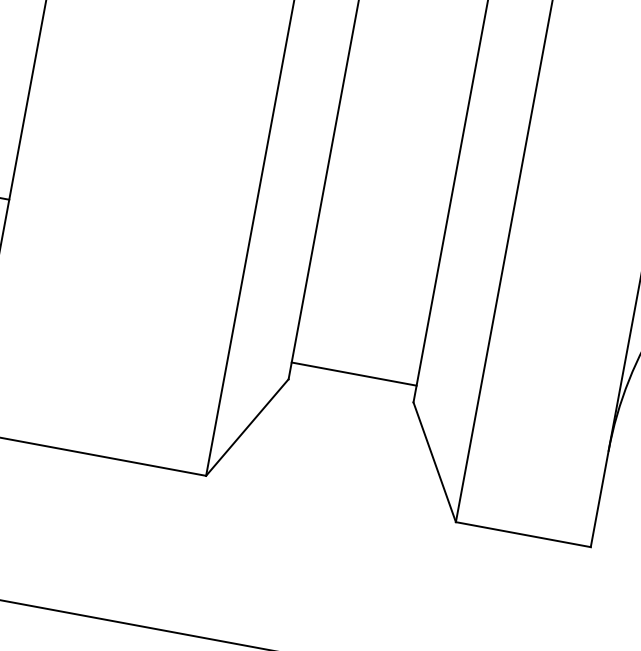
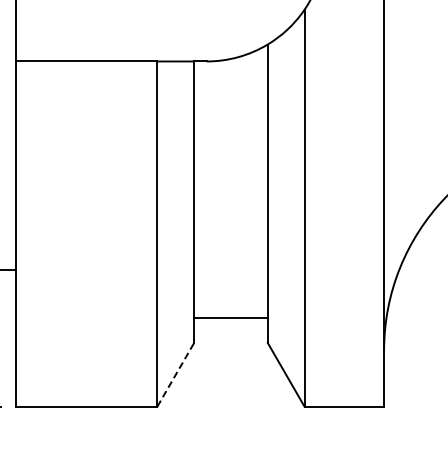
line: (353, 374) -> (230, 318), moved
line: (247, 426) -> (175, 374), solid -> dashed

